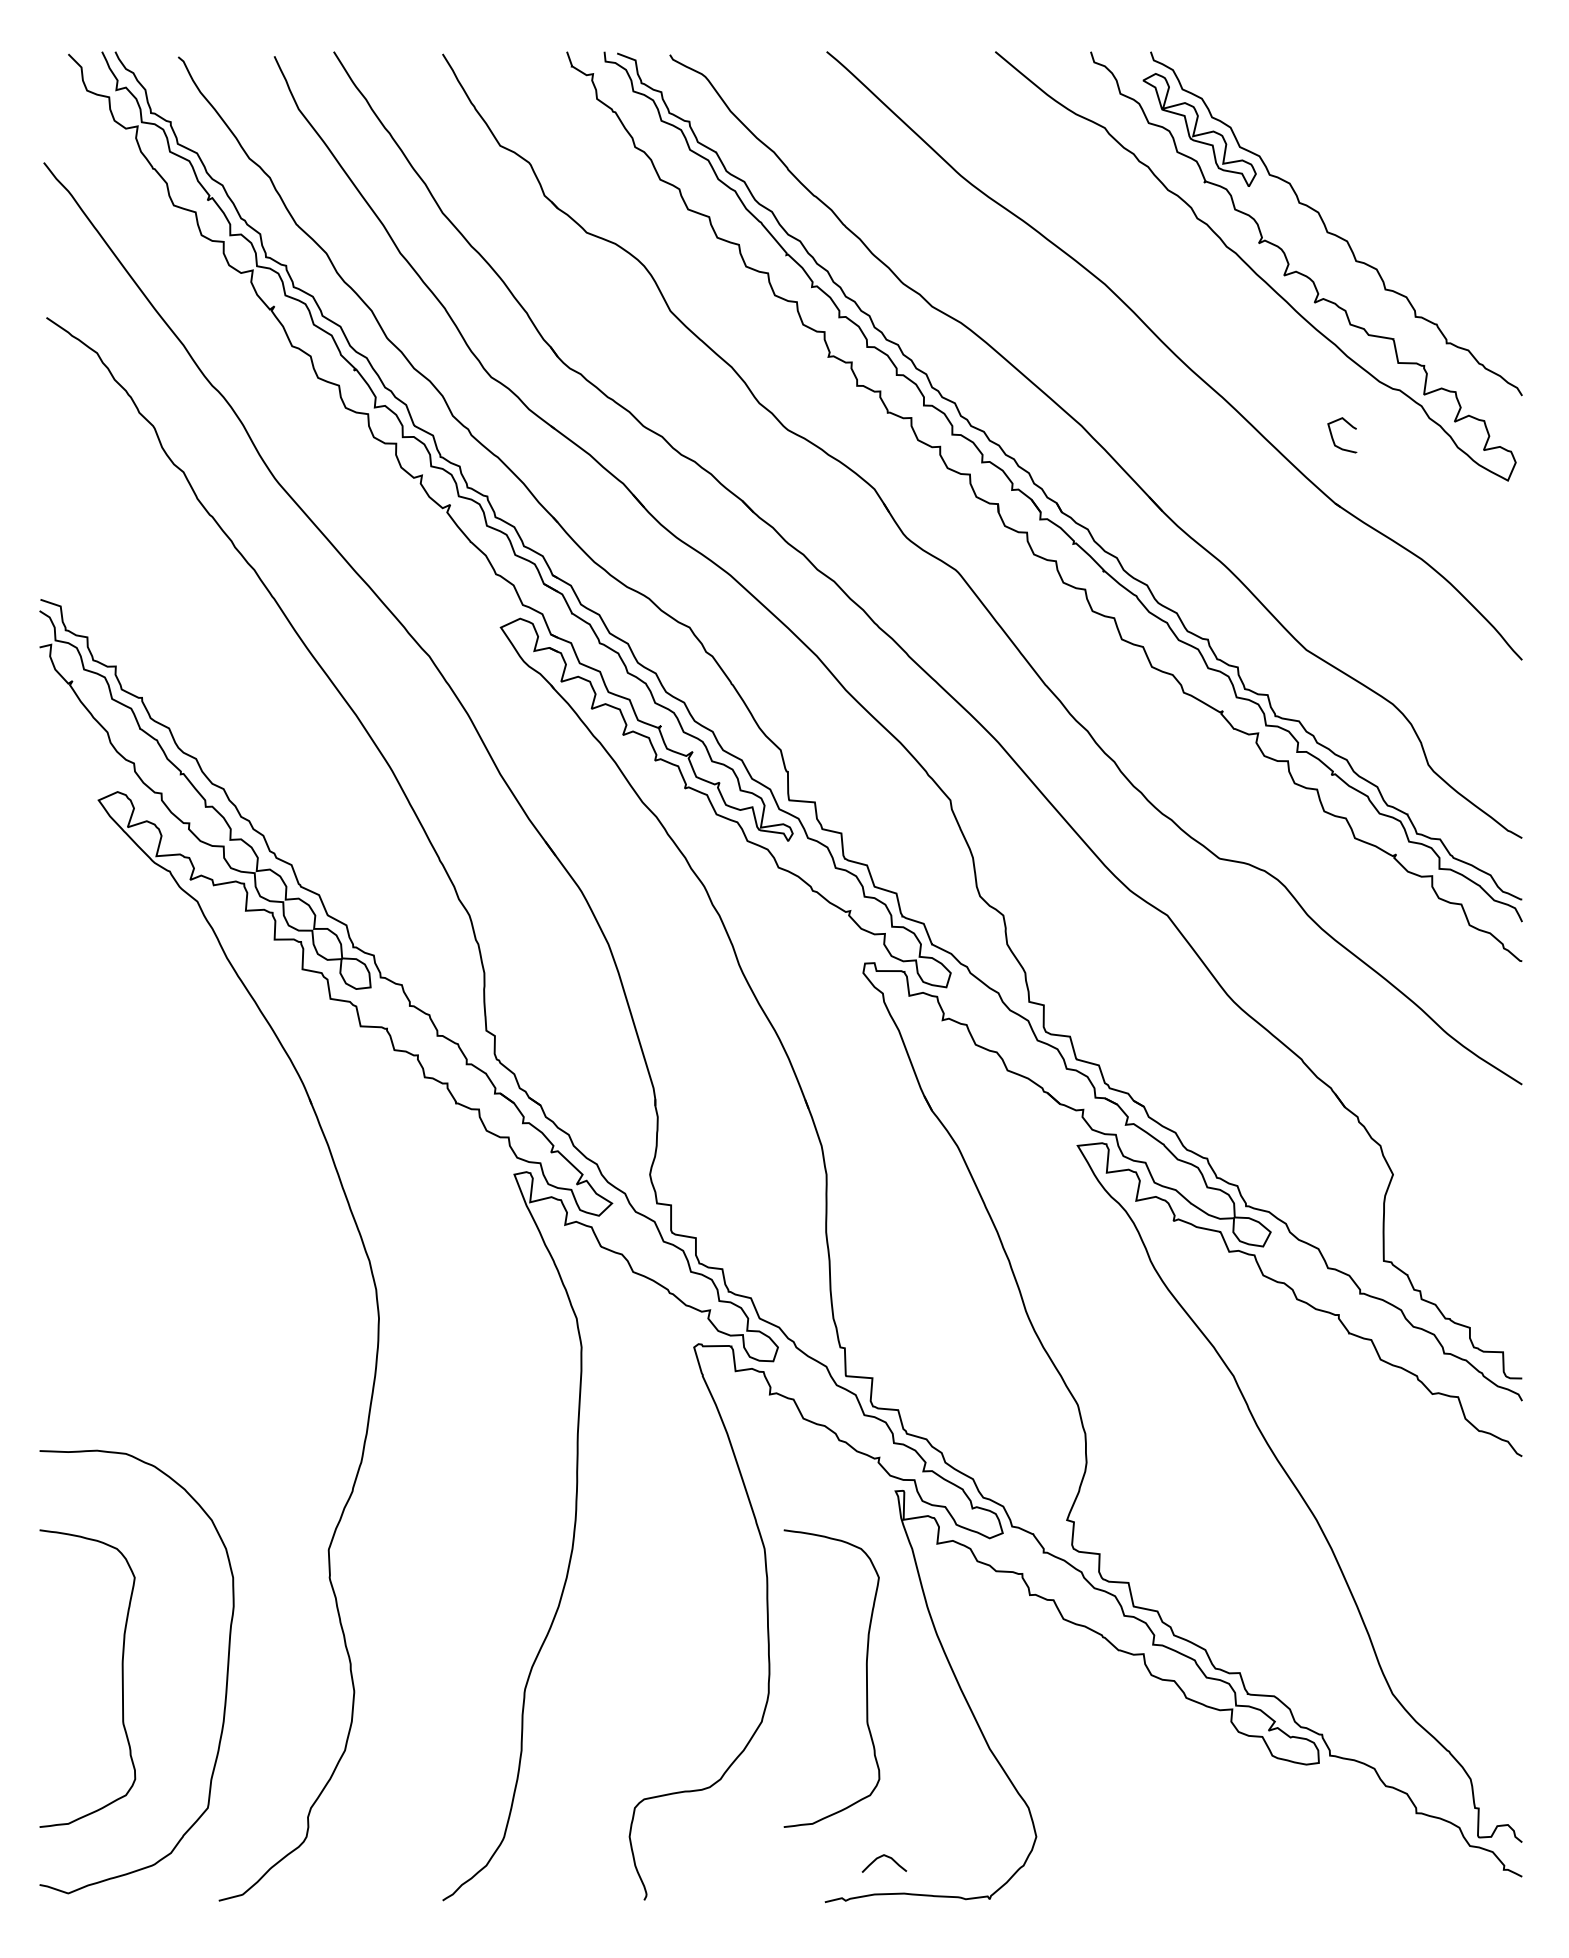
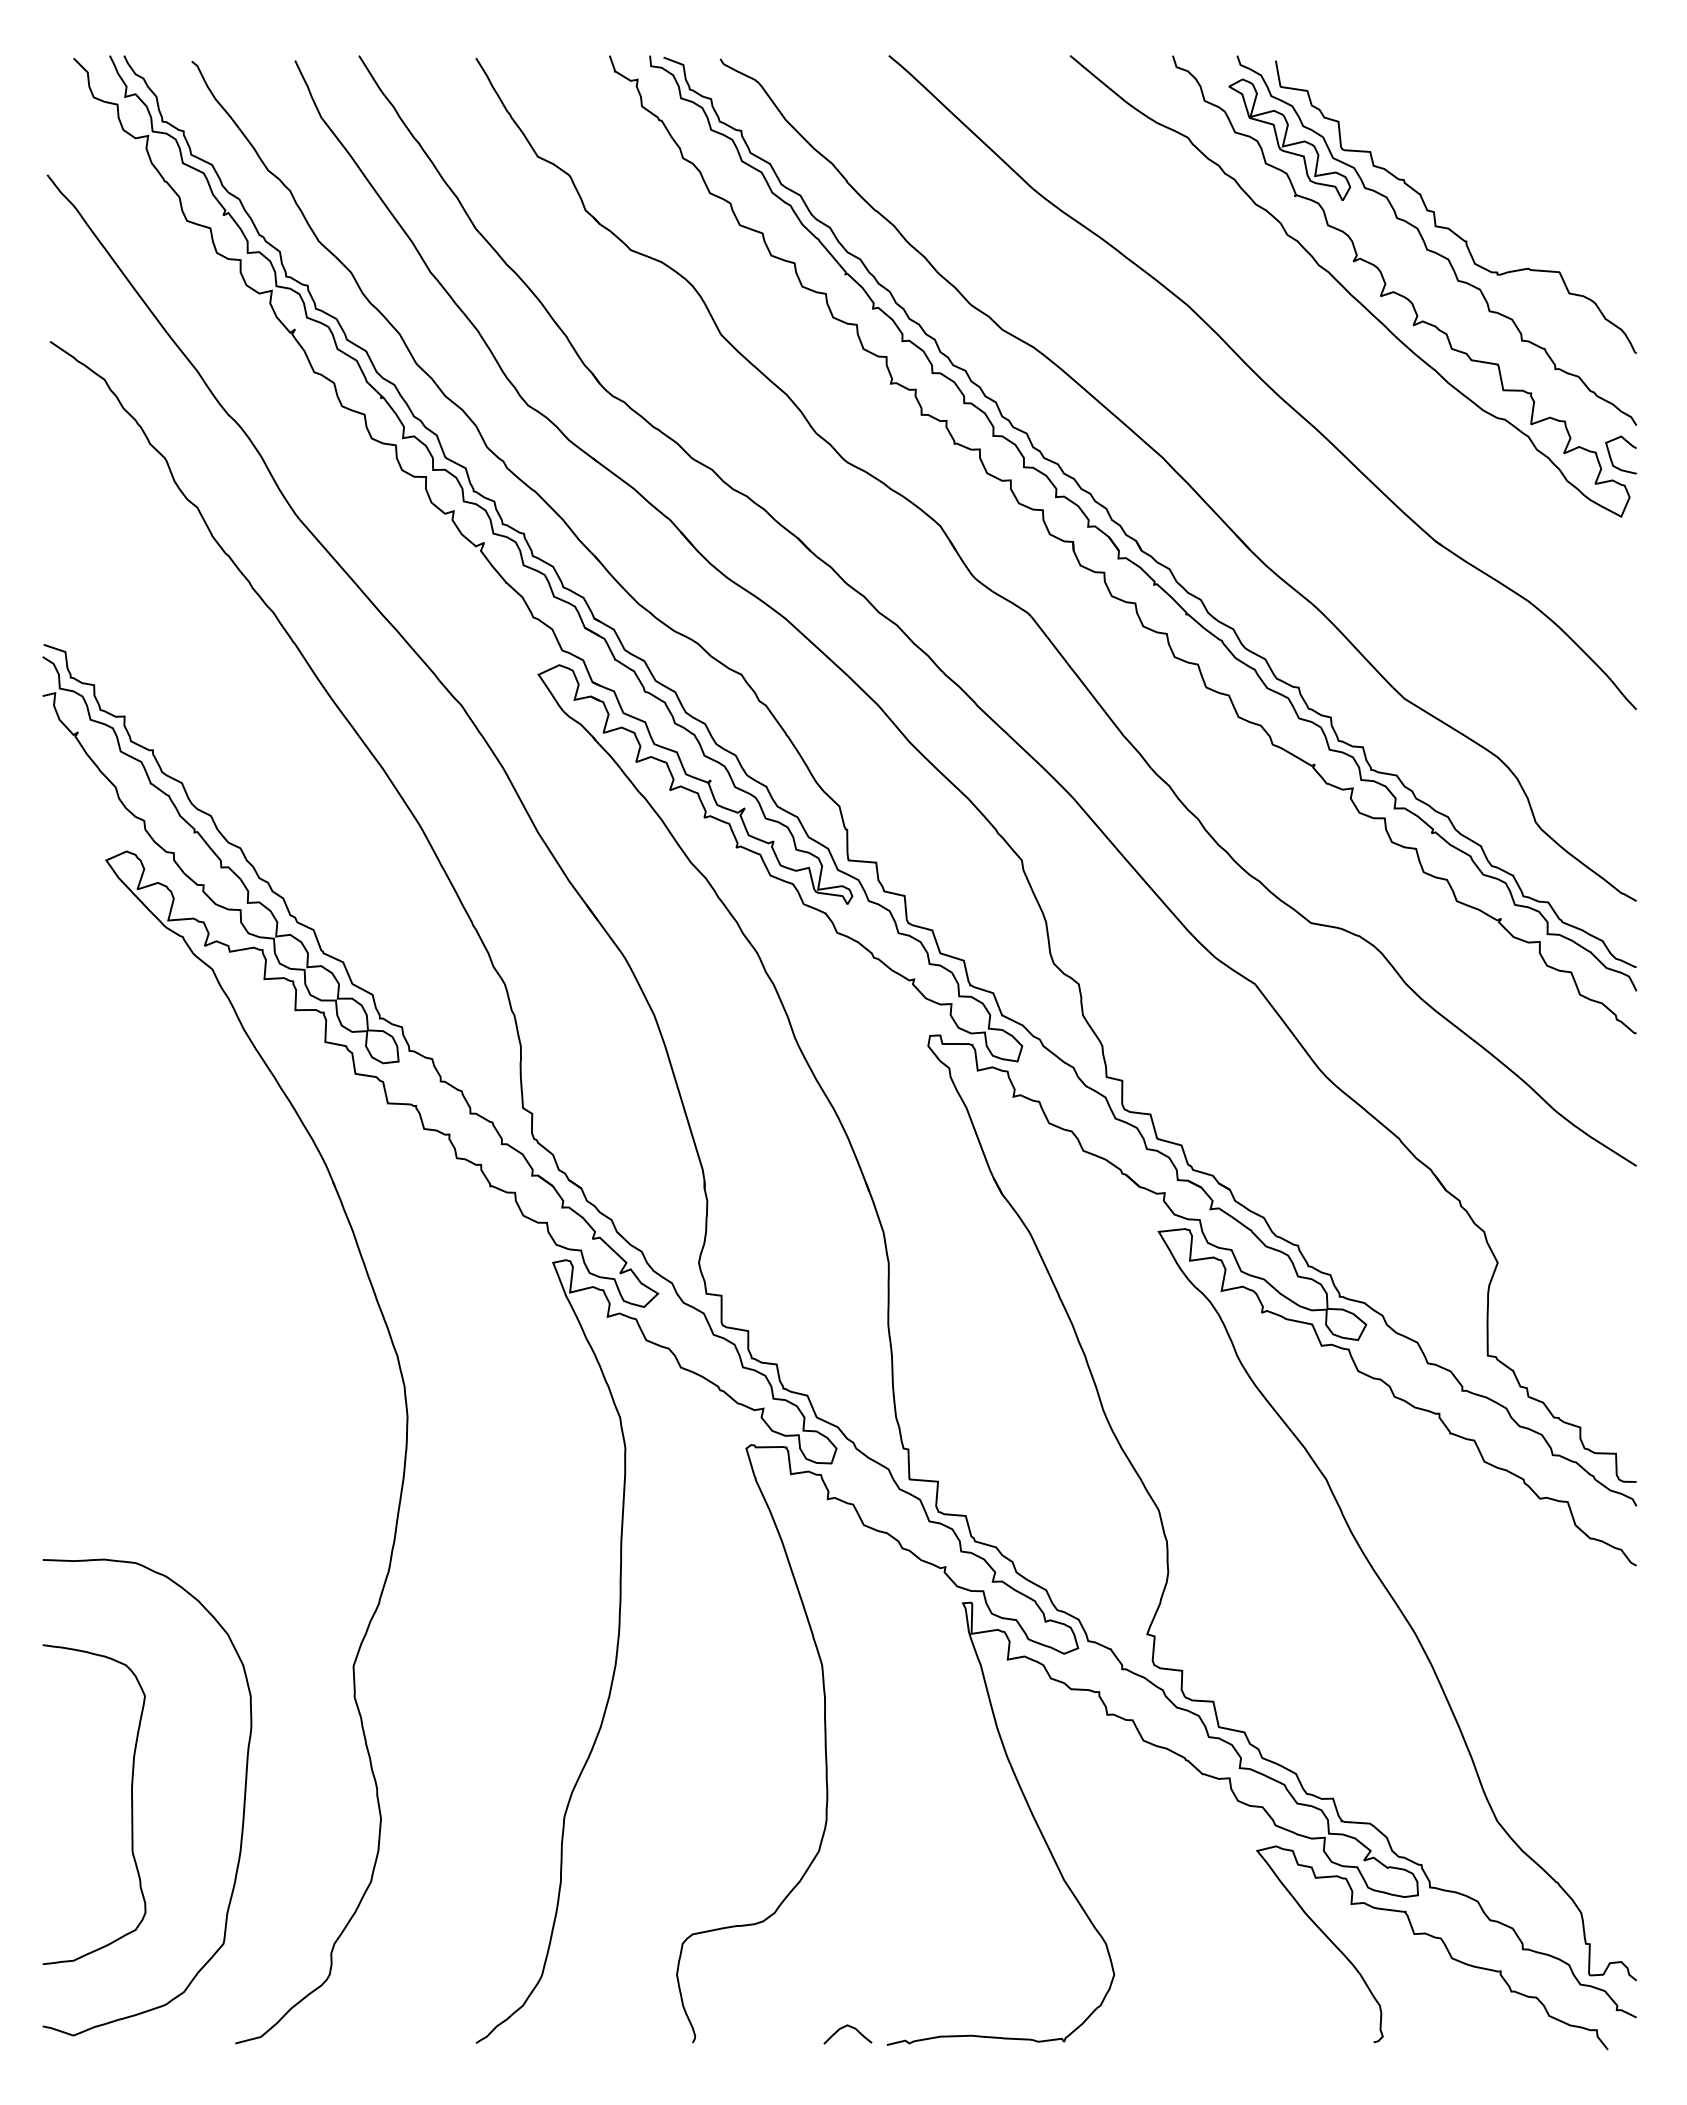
curve: (1335, 199) -> (1435, 214), added
curve: (1333, 437) -> (1611, 457), moved
curve: (866, 1678) -> (931, 1804), removed
curve: (1334, 1803) -> (1434, 1938), added
curve: (880, 1858) -> (843, 2028), moved

